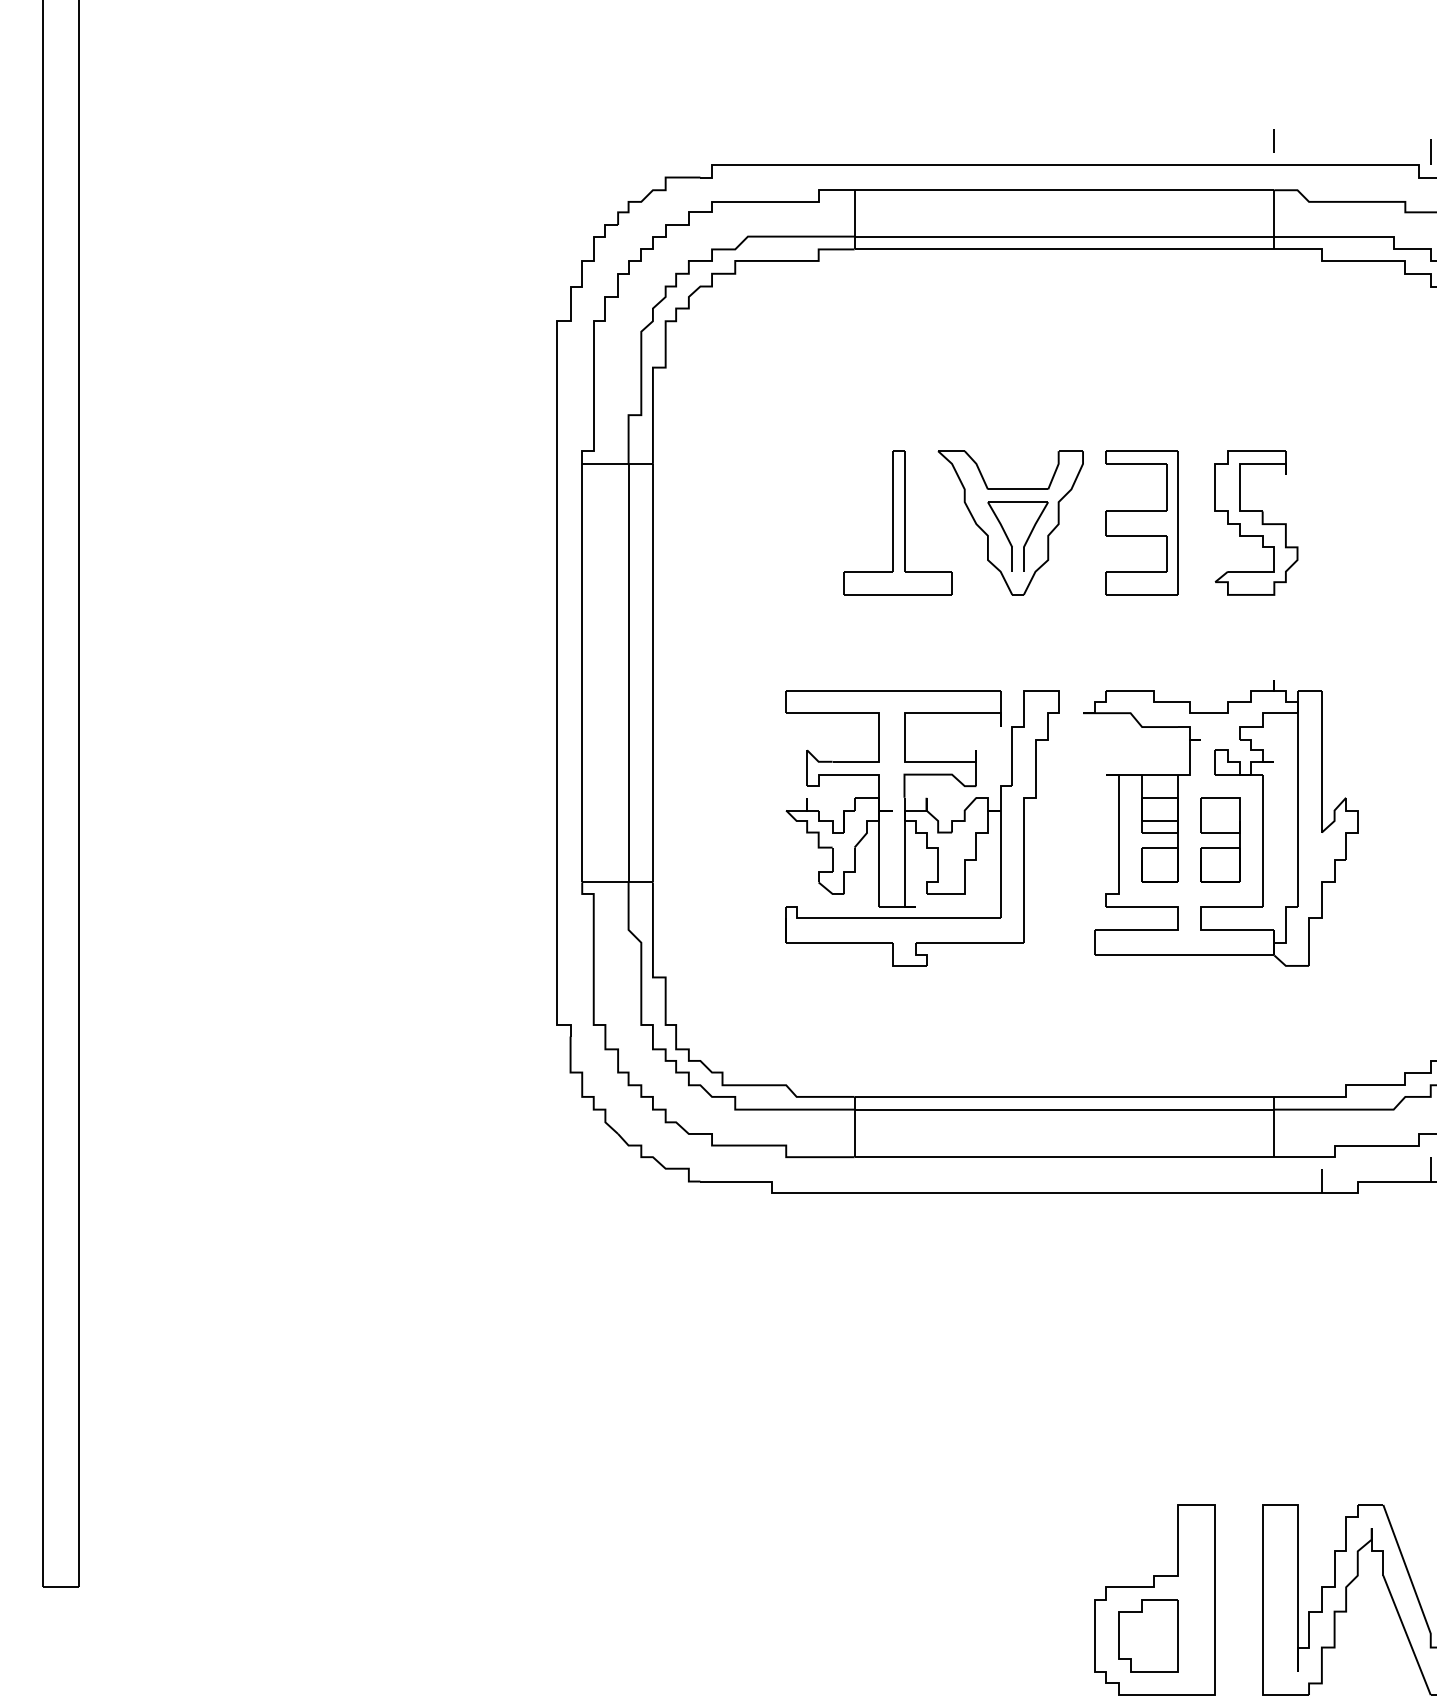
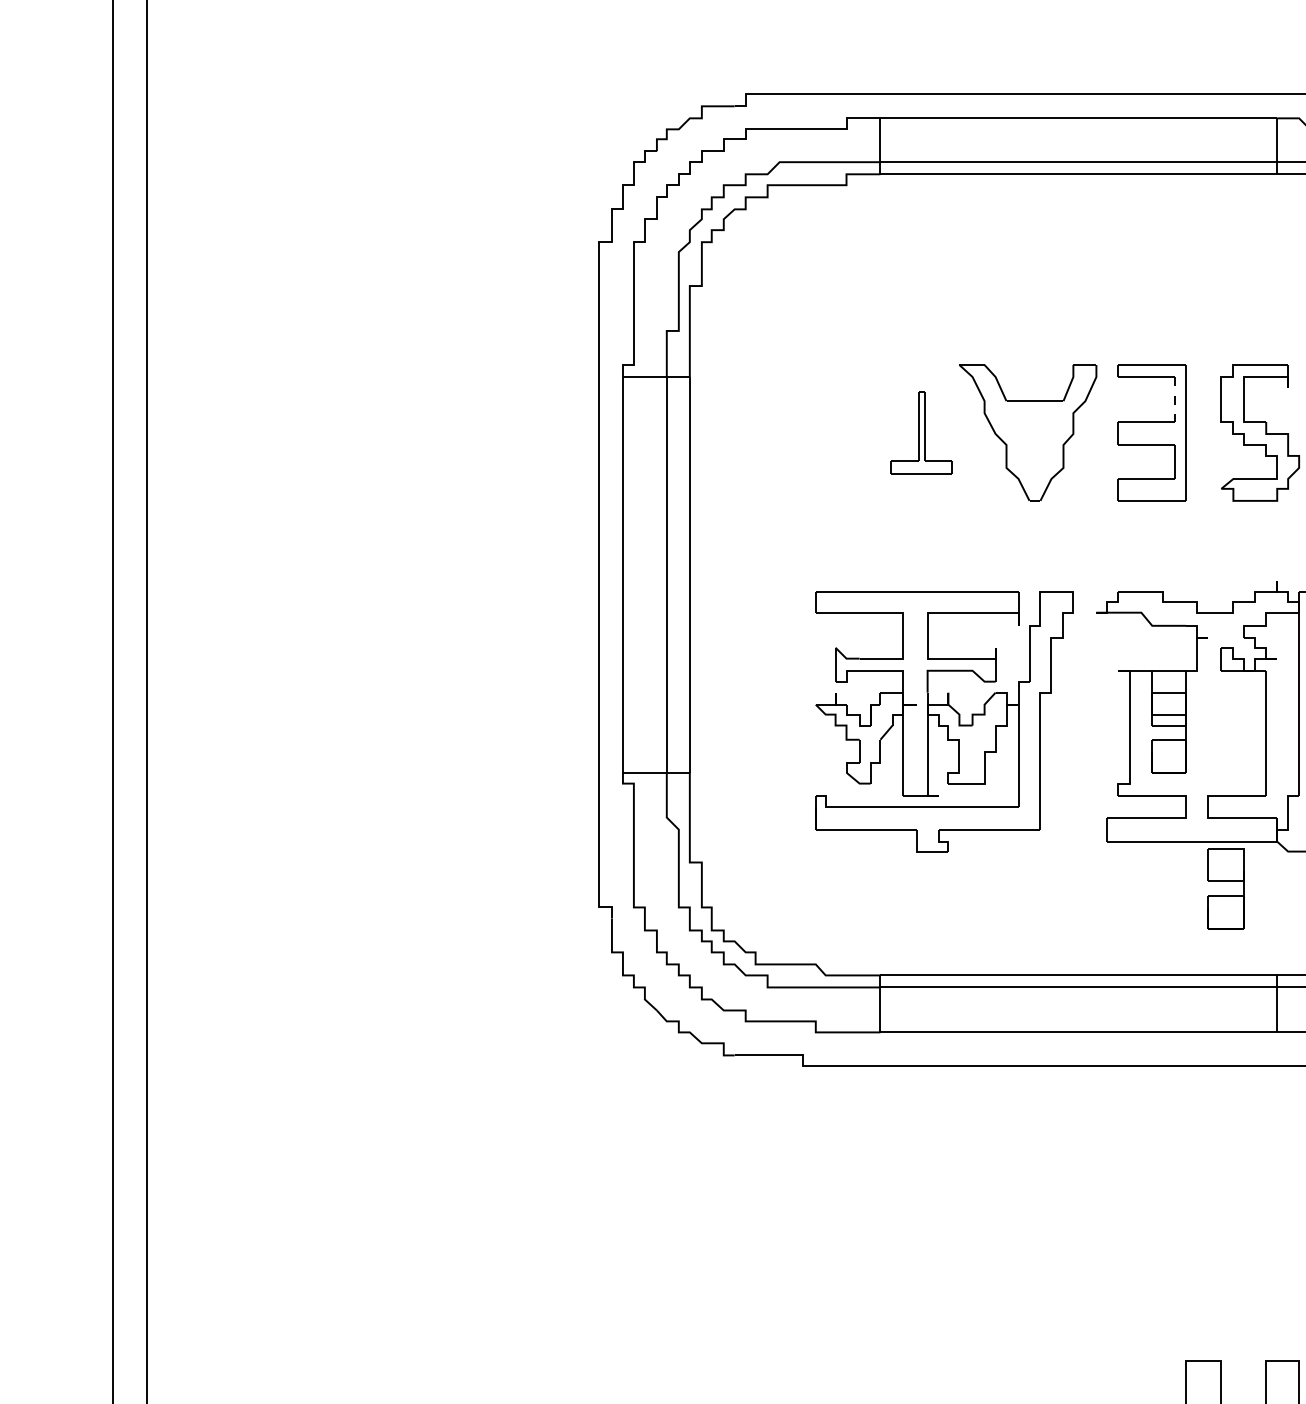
line: (1273, 140) -> (1276, 71), removed
line: (1166, 488) -> (1175, 400), solid -> dashed
part: (897, 522) -> (921, 432), size x0.6
part: (1009, 539) -> (1026, 448), removed
part: (1220, 839) -> (1226, 888), moved

